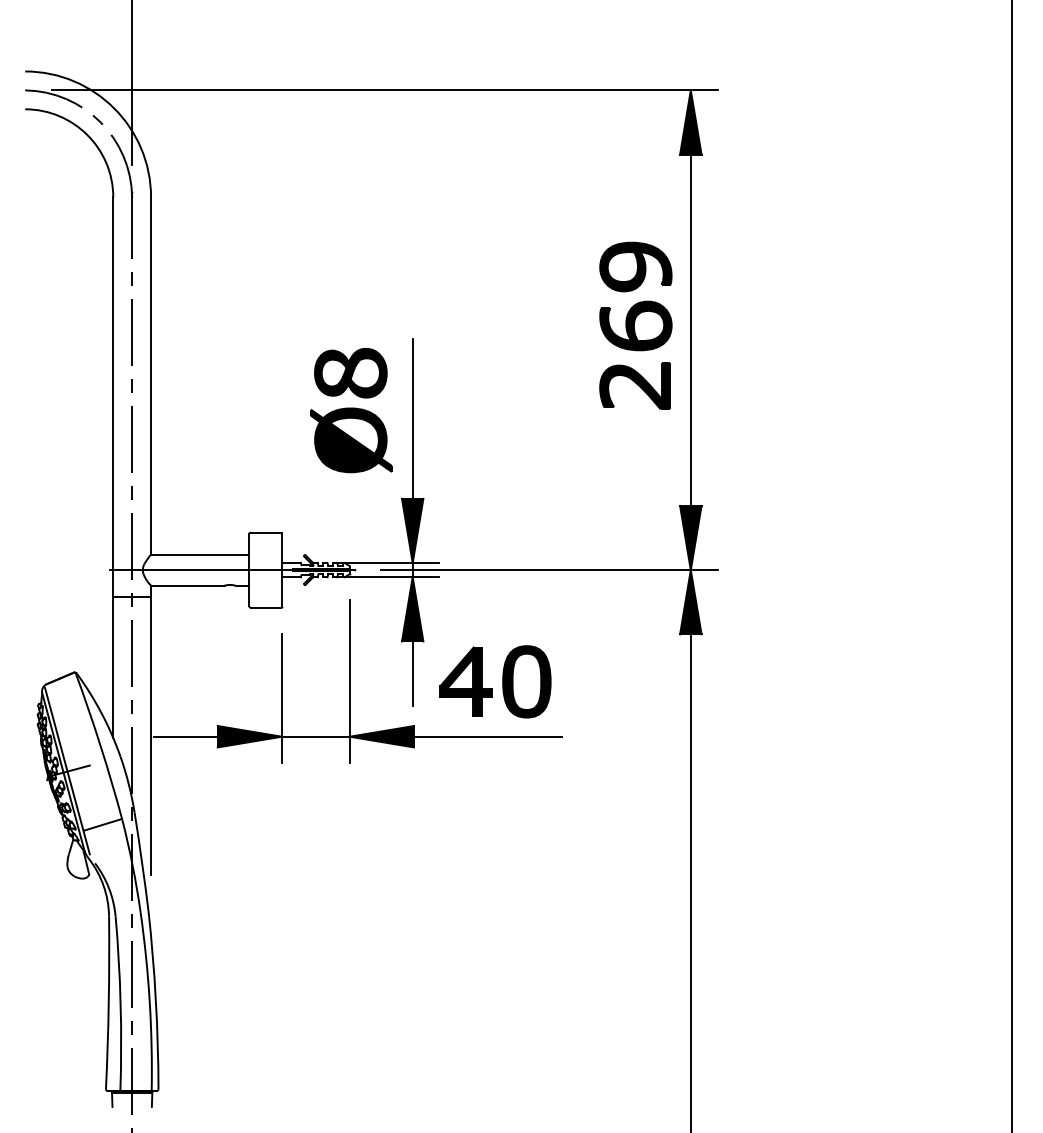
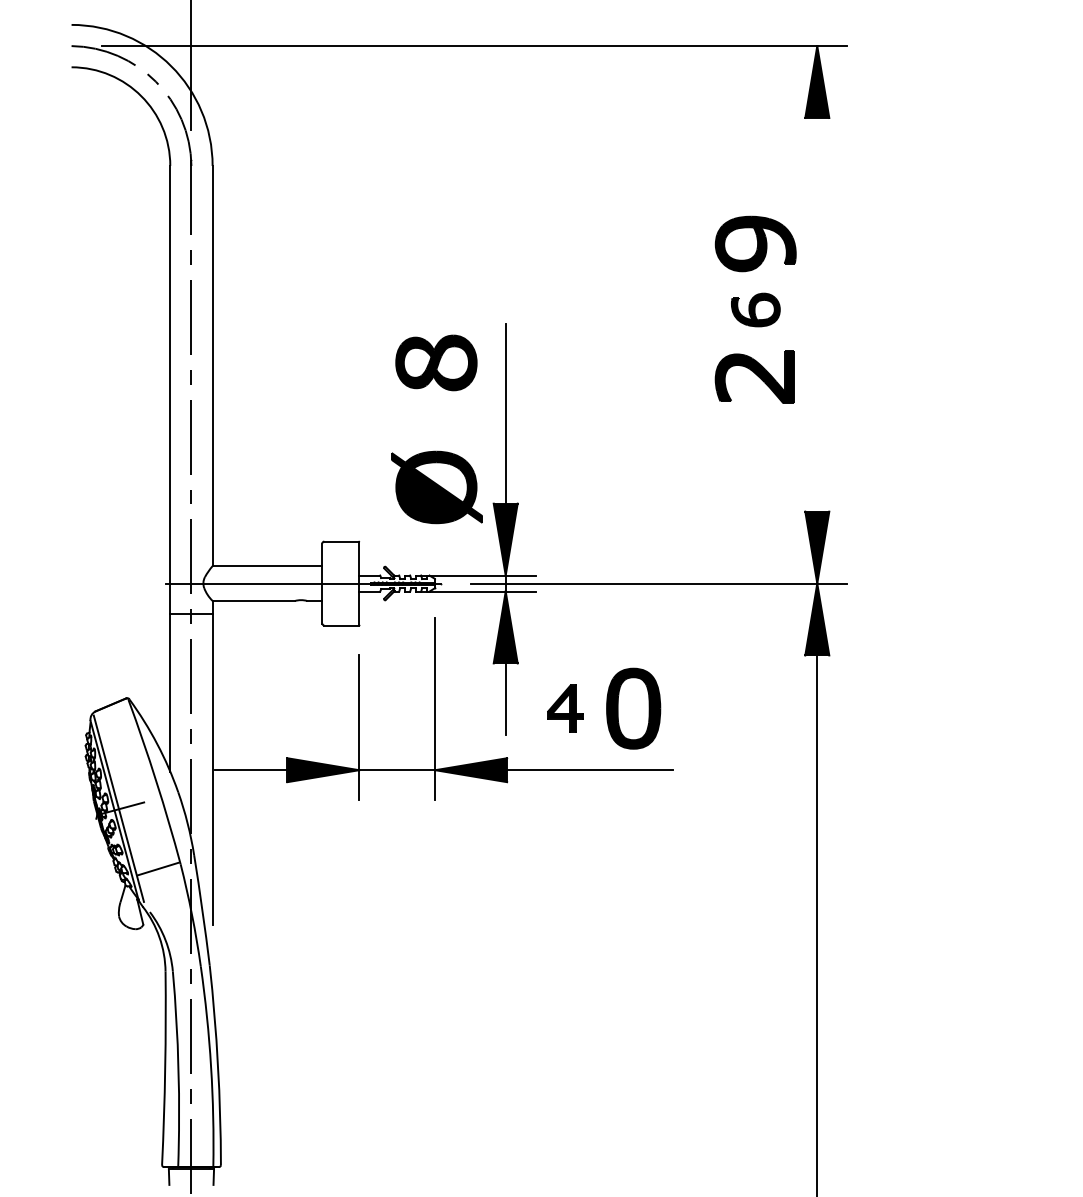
part: (635, 325) -> (755, 309), size x0.6
line: (690, 329) -> (816, 313), removed
part: (351, 440) -> (437, 487), moved
part: (465, 681) -> (564, 708), size x0.6

